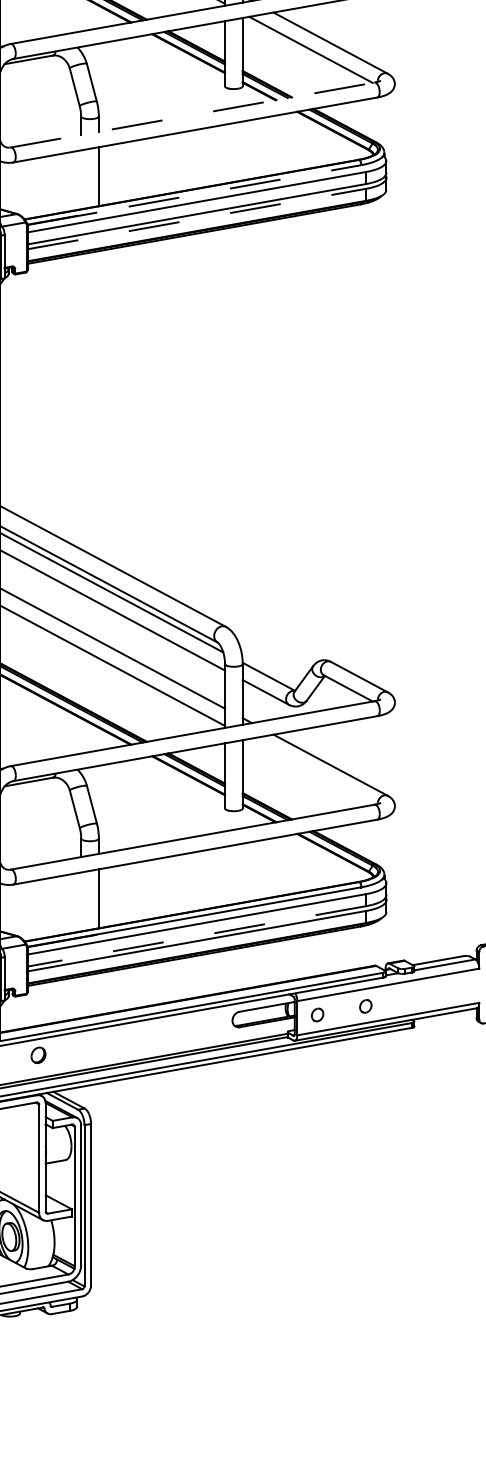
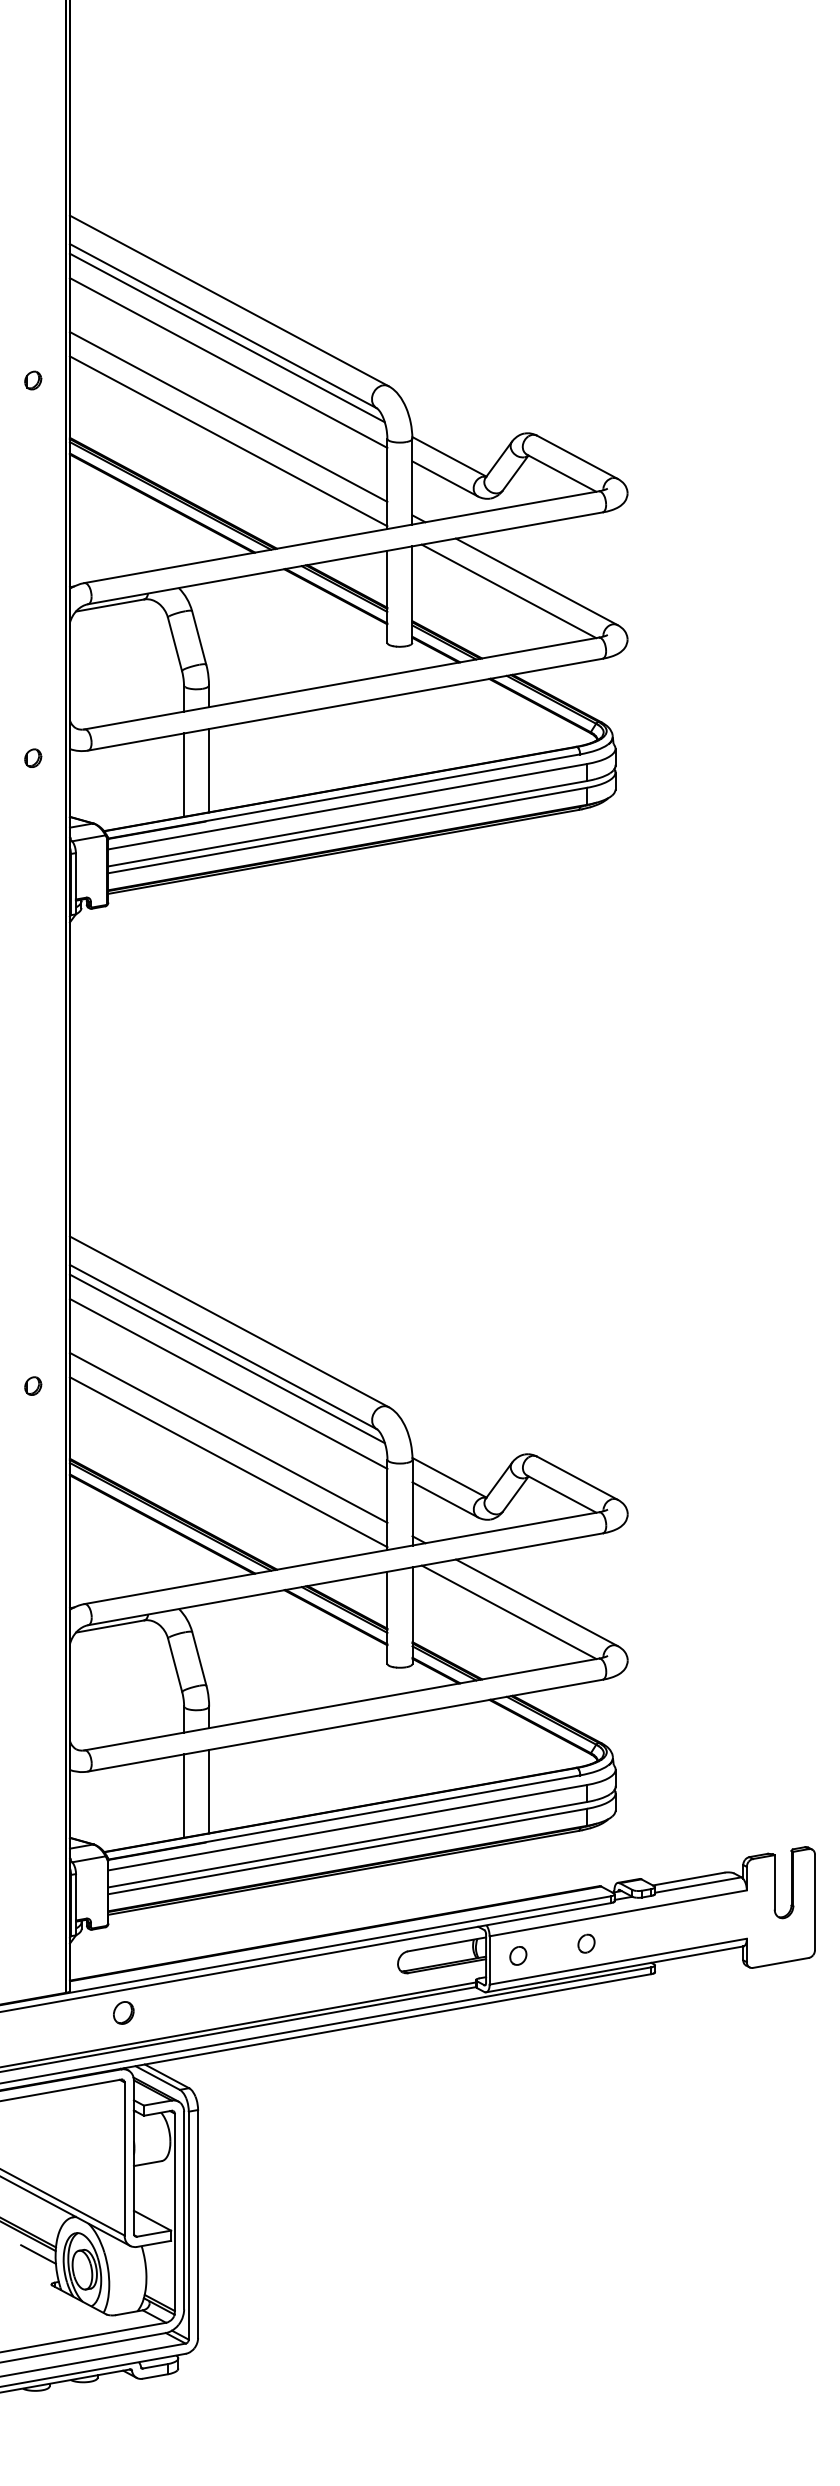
line: (193, 115) -> (342, 683), dashed -> solid
line: (81, 179) -> (184, 774), added
line: (194, 194) -> (344, 796), dashed -> solid
line: (197, 219) -> (348, 830), dashed -> solid
line: (310, 772) -> (508, 1612), added
line: (81, 901) -> (184, 1795), added
line: (196, 936) -> (347, 1844), dashed -> solid

